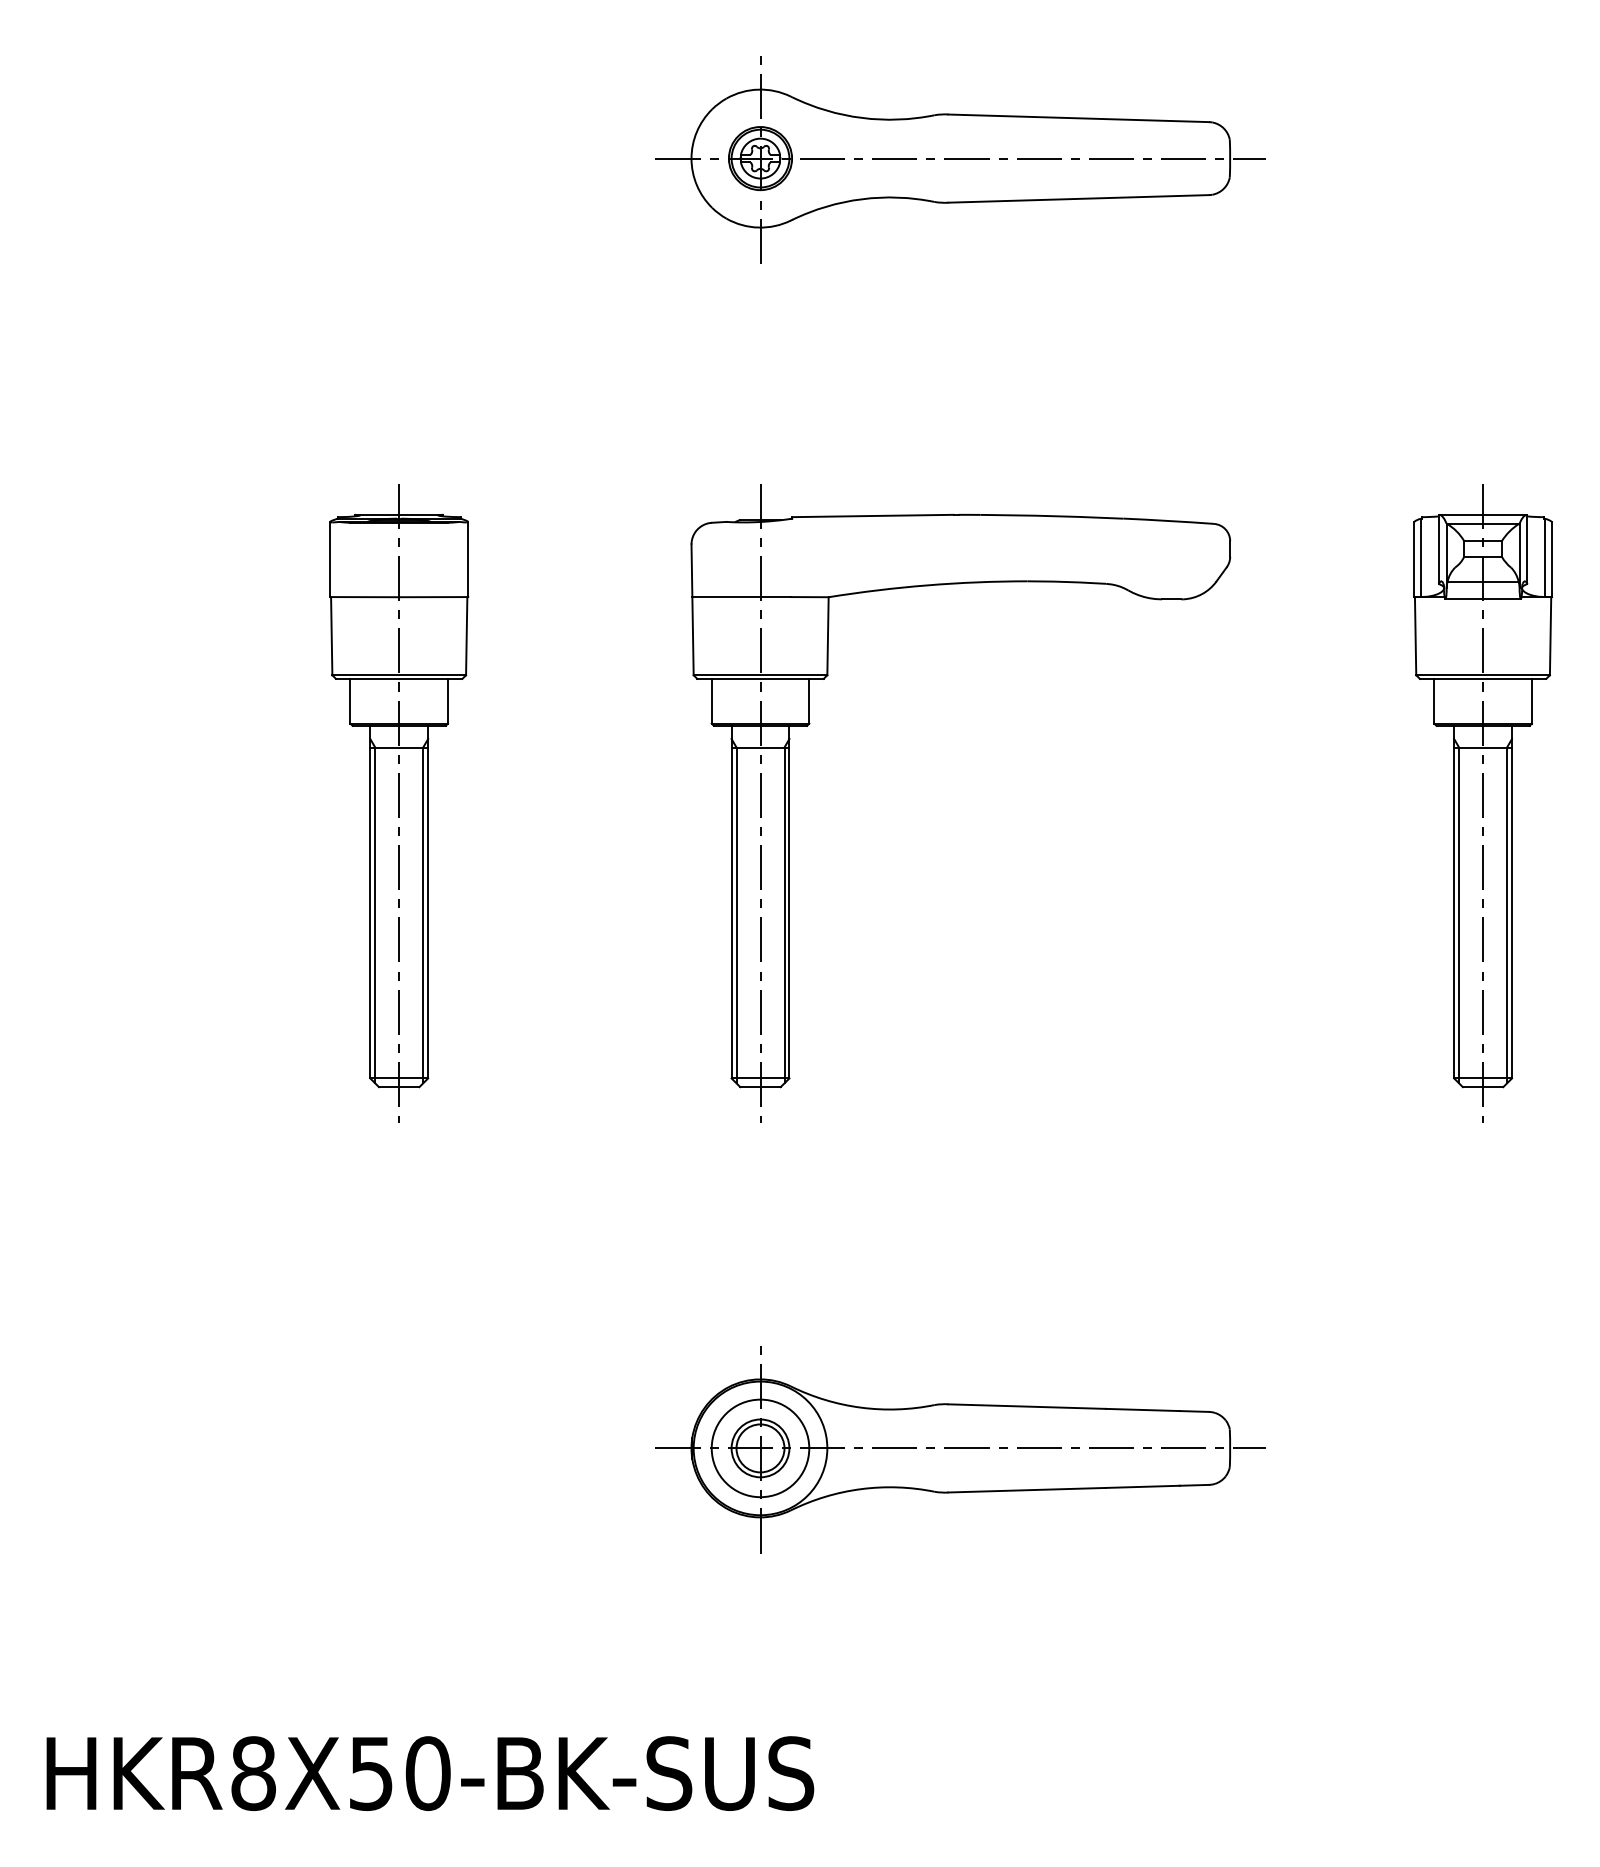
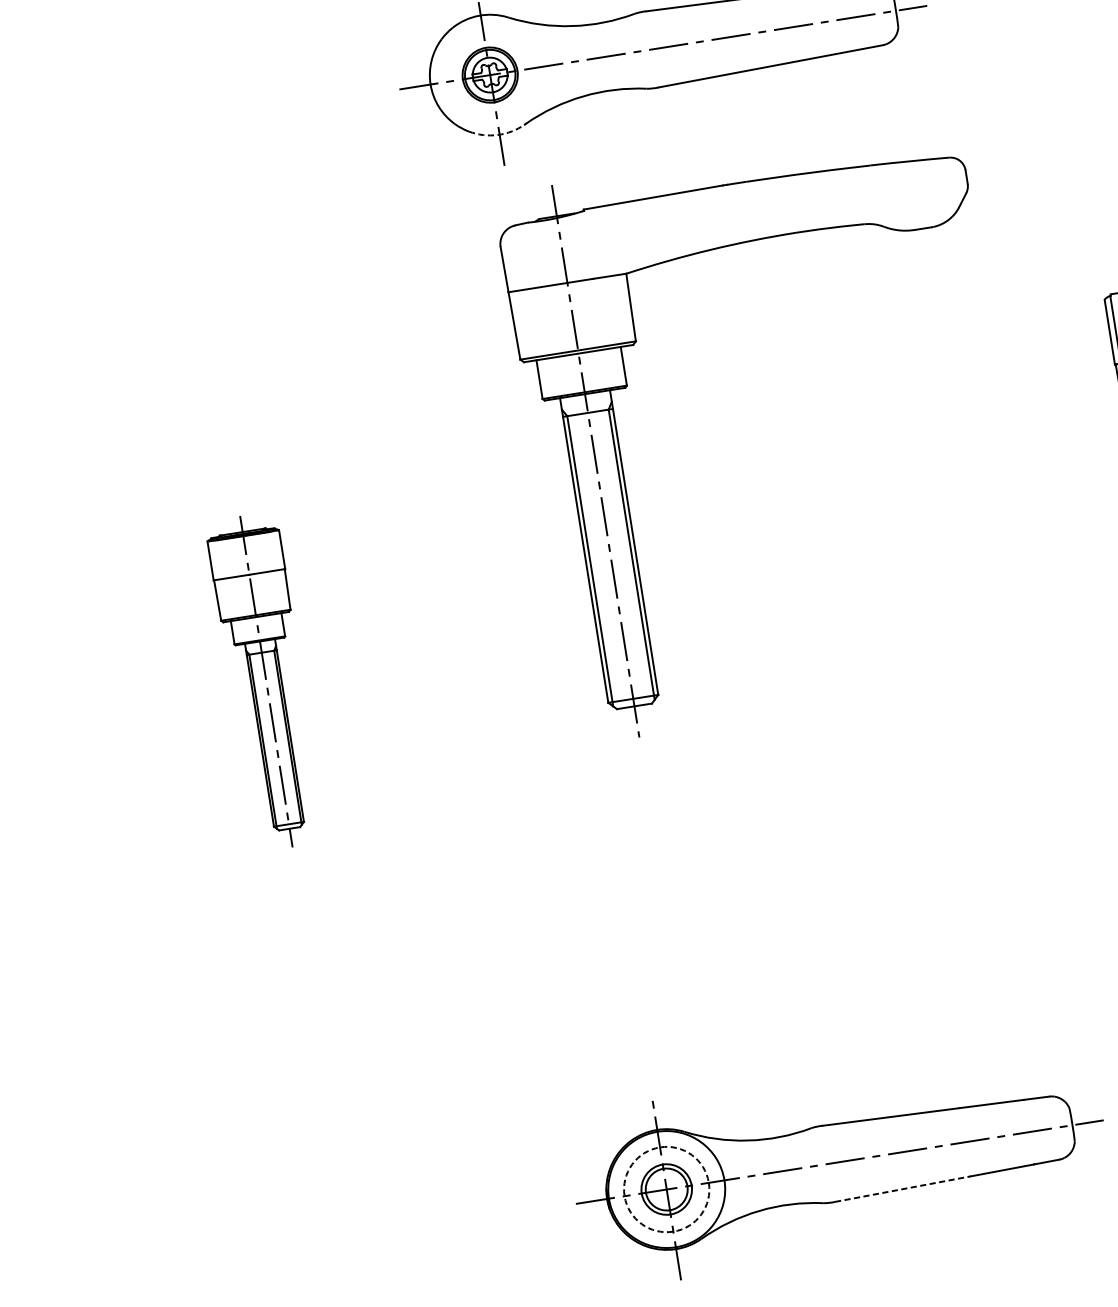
arc: (758, 227) -> (497, 134), solid -> dashed
part: (810, 723) -> (627, 385), moved
part: (399, 803) -> (266, 681), size x0.6
circle: (760, 1448) -> (666, 1189), solid -> dashed
line: (1027, 1490) -> (903, 1189), solid -> dashed

